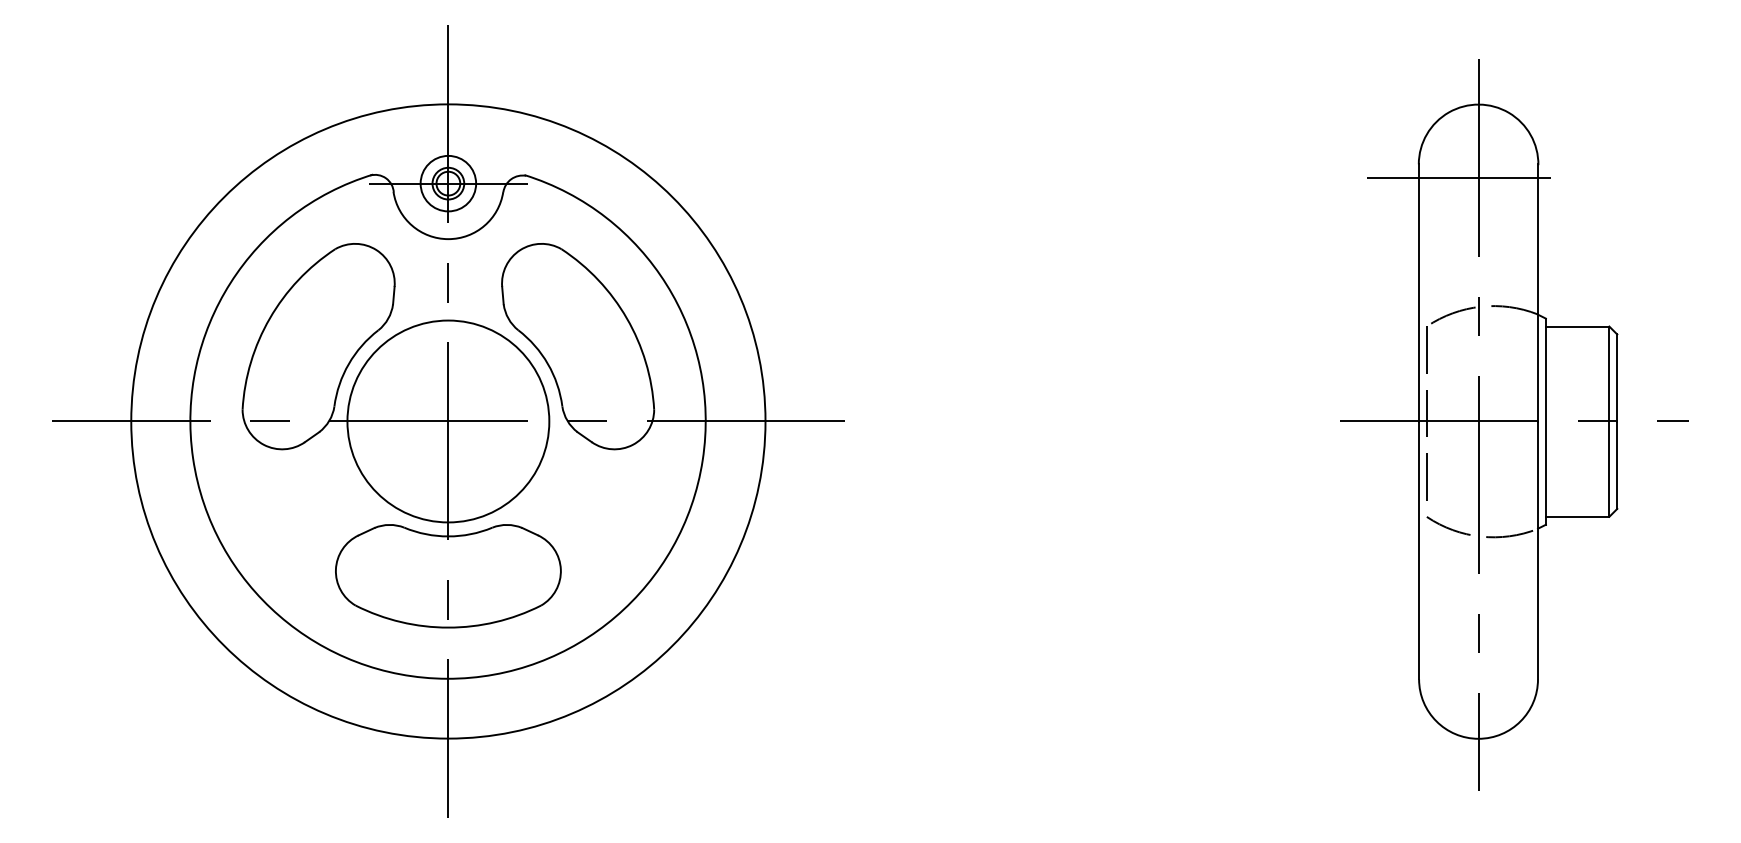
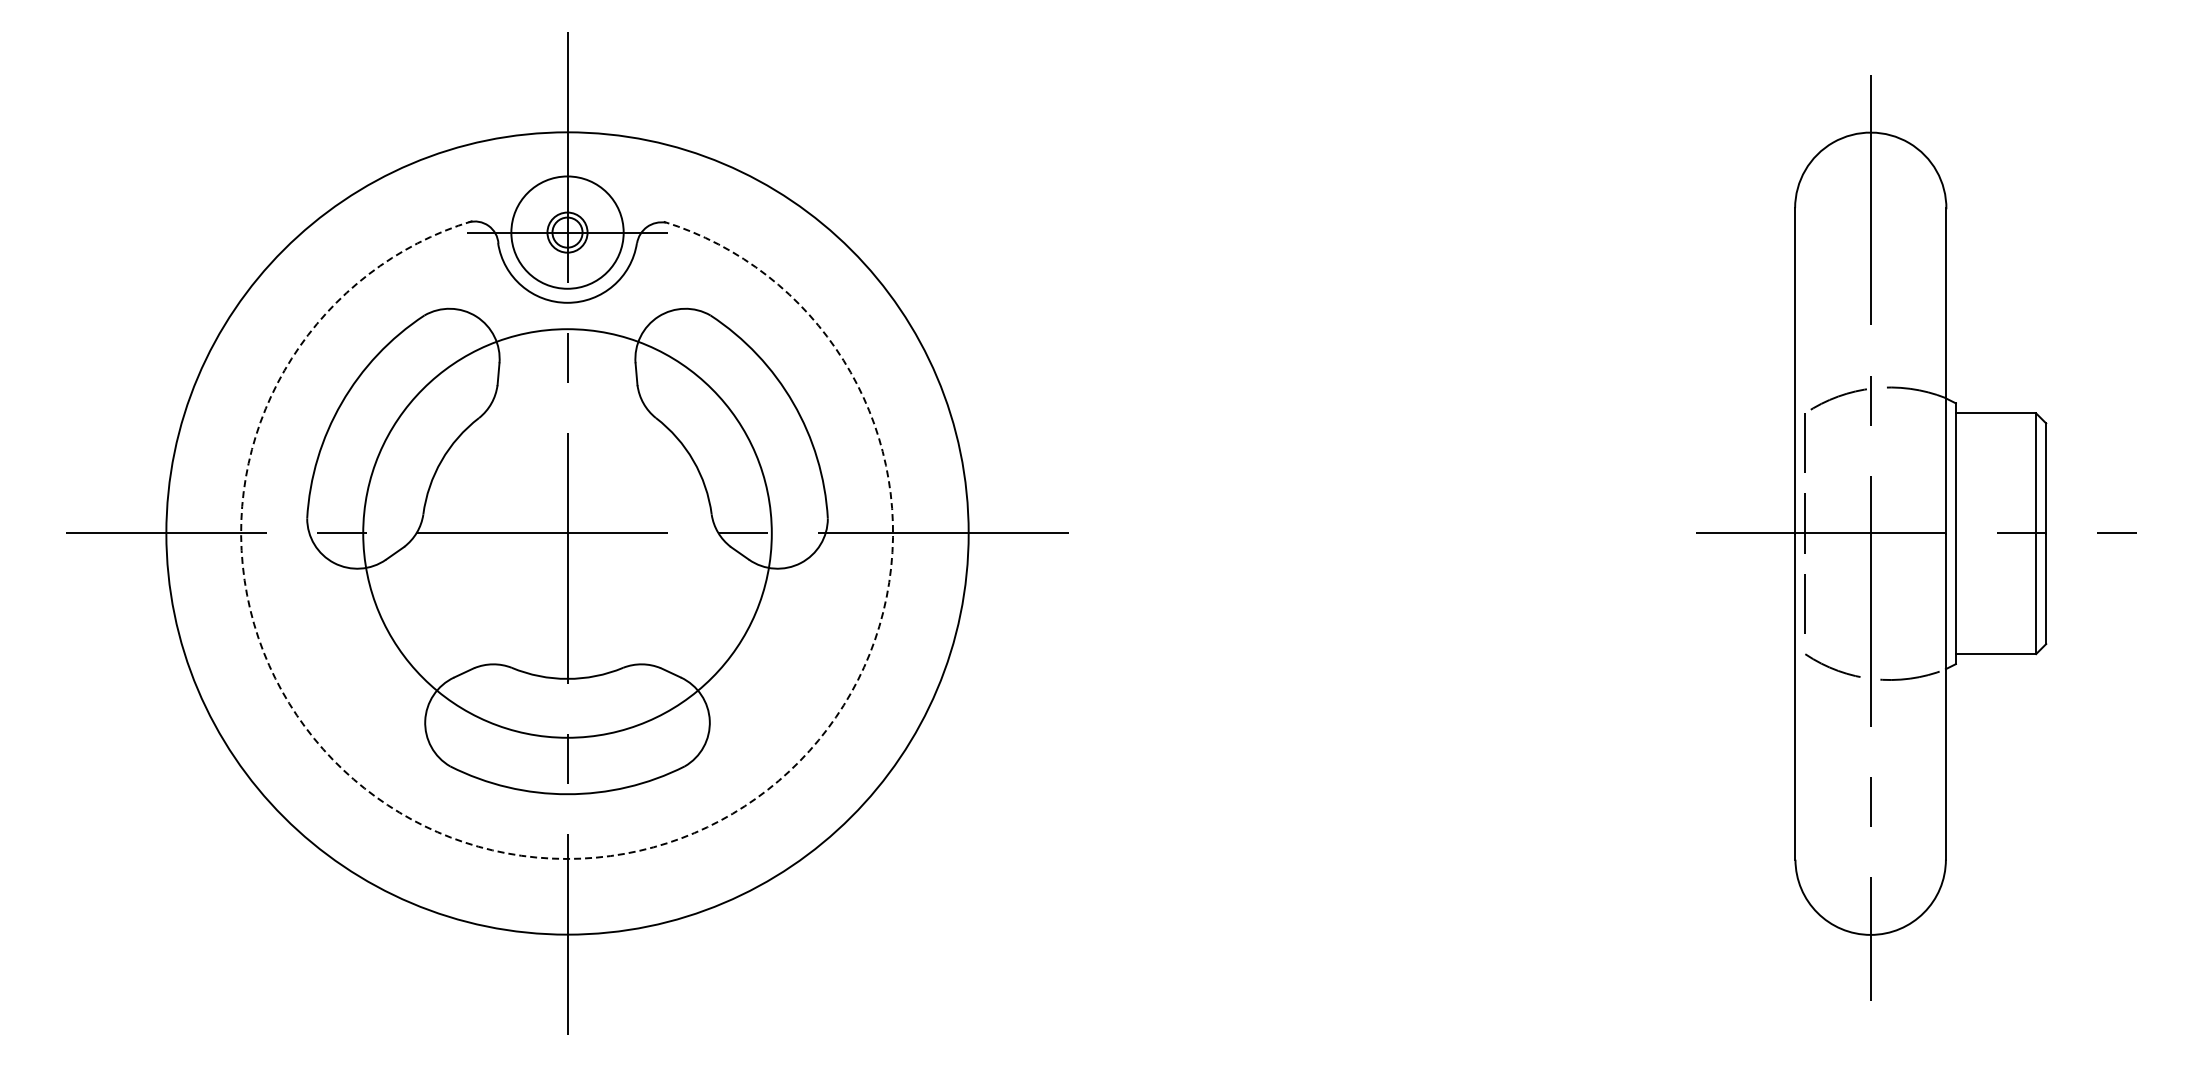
line: (1458, 177) -> (1845, 224), removed
circle: (448, 183) -> (567, 232), size x1.6
circle: (448, 421) -> (567, 533), size x1.6
arc: (446, 678) -> (565, 858), solid -> dashed

